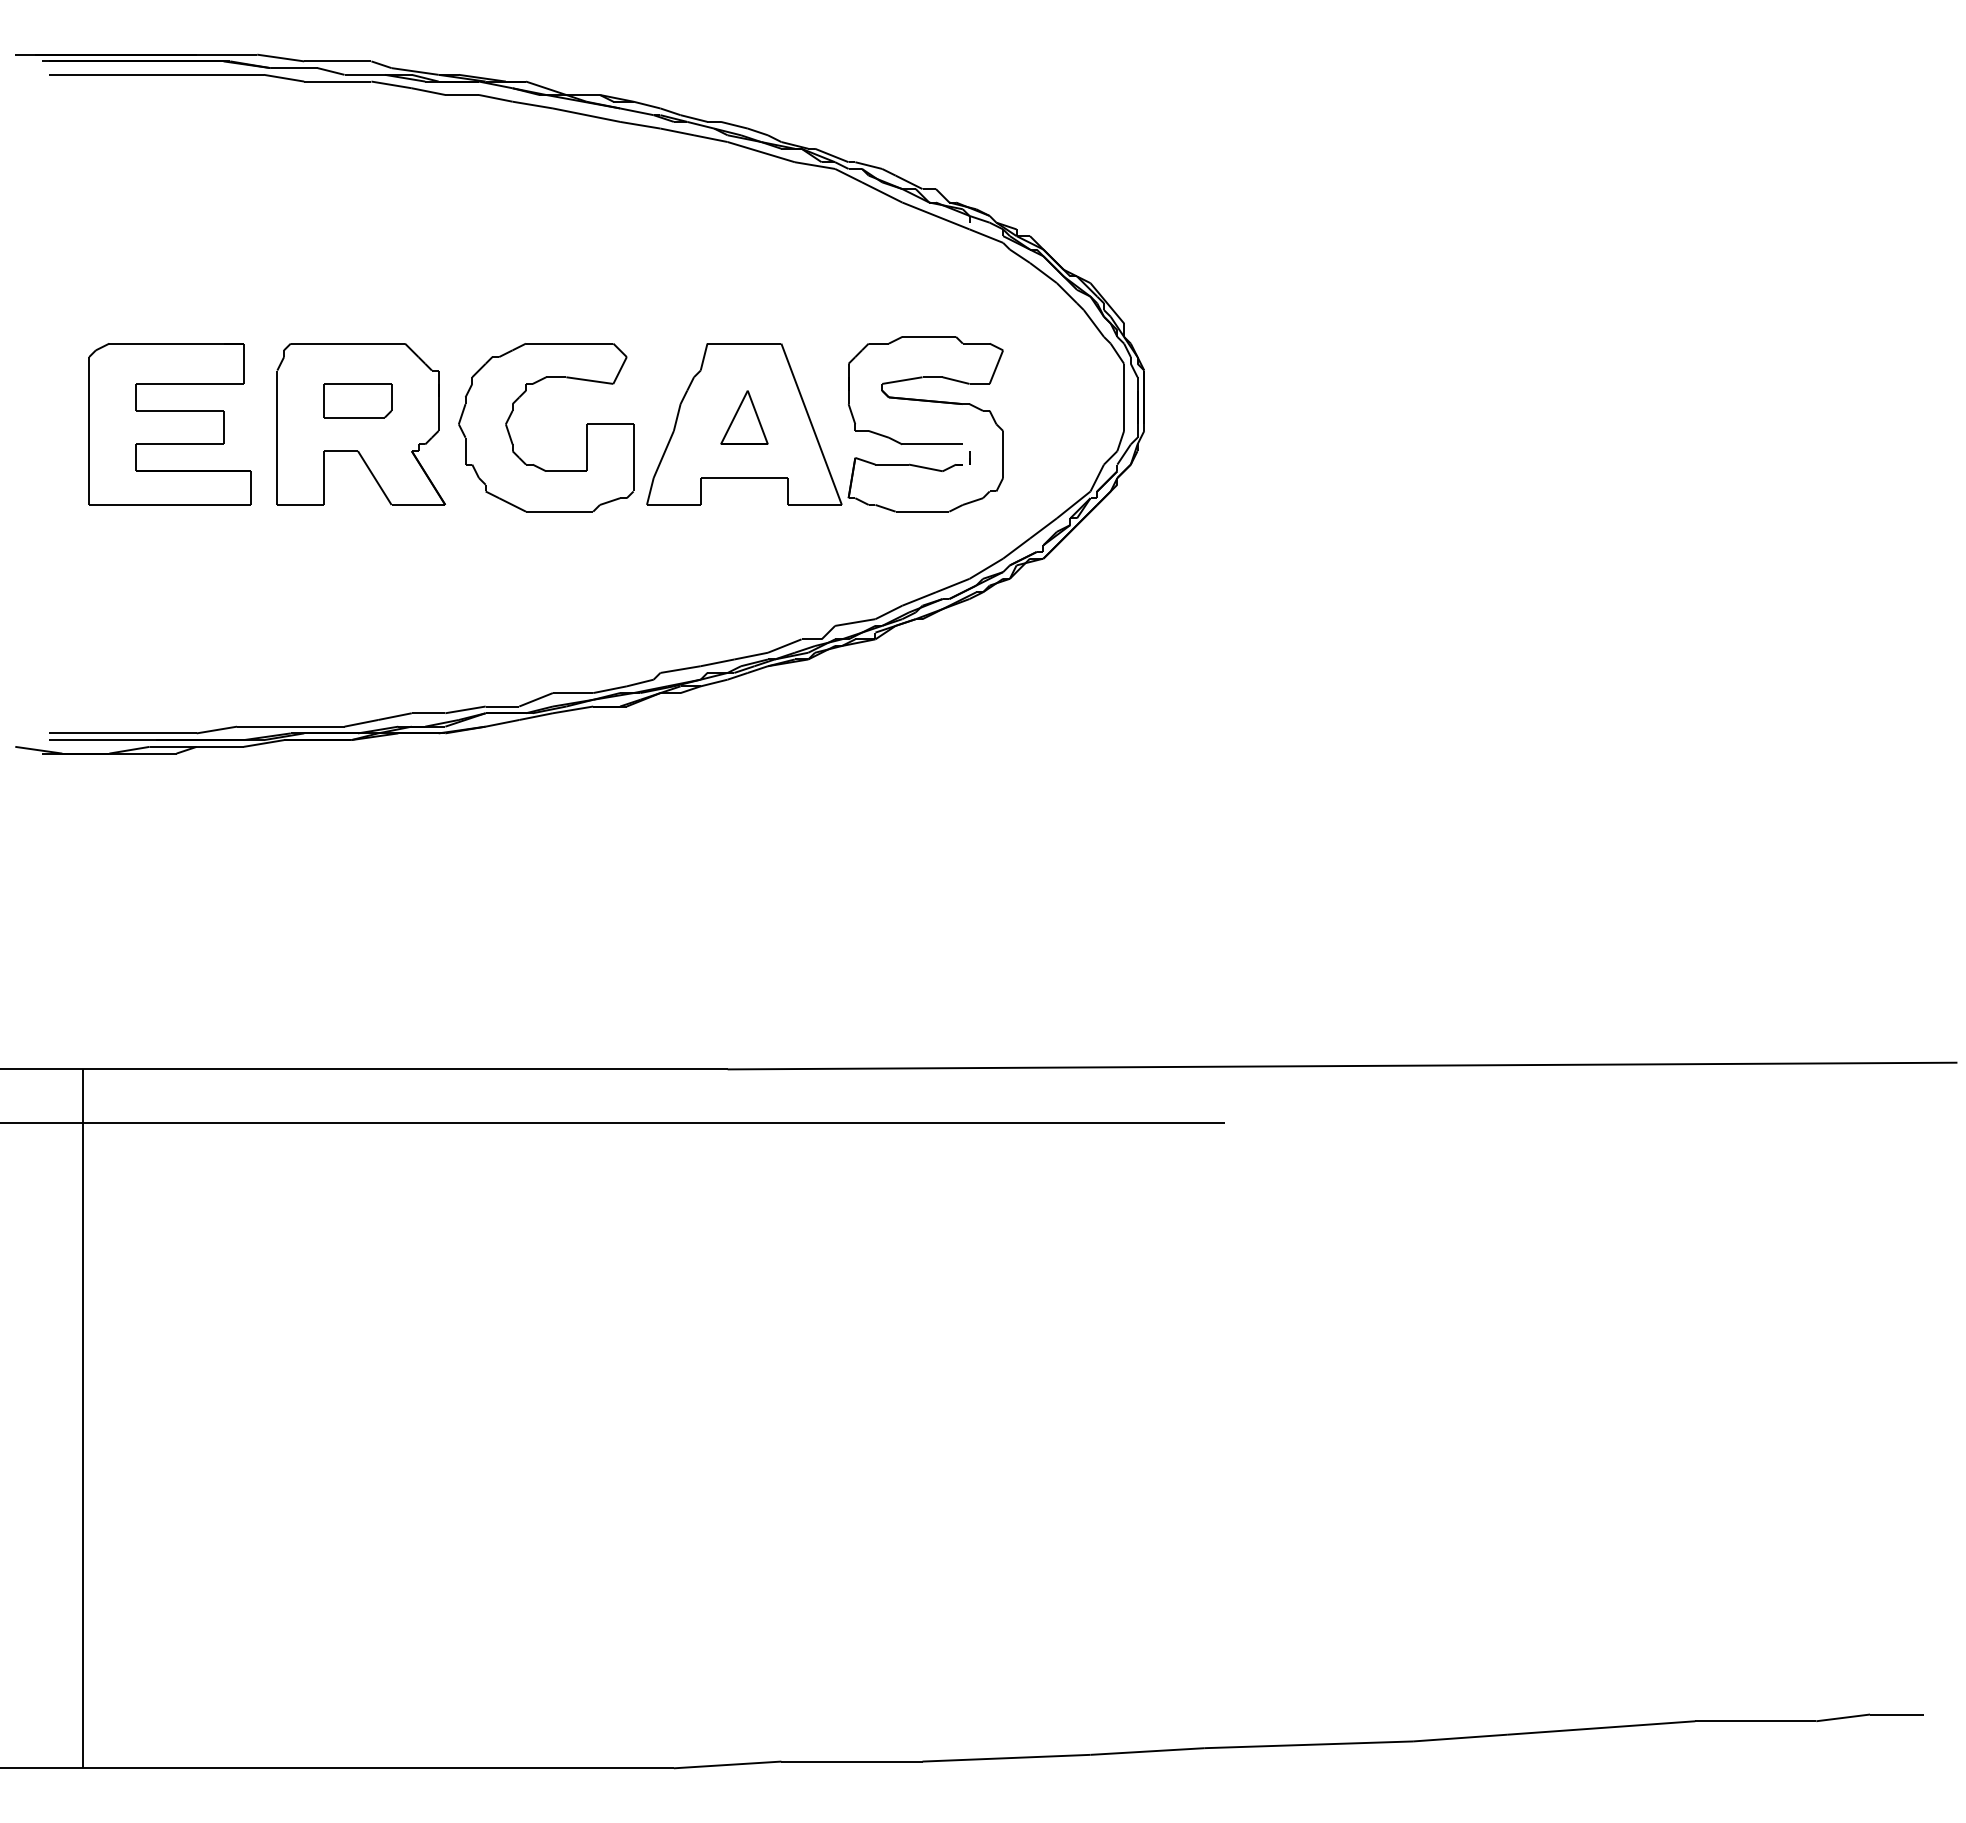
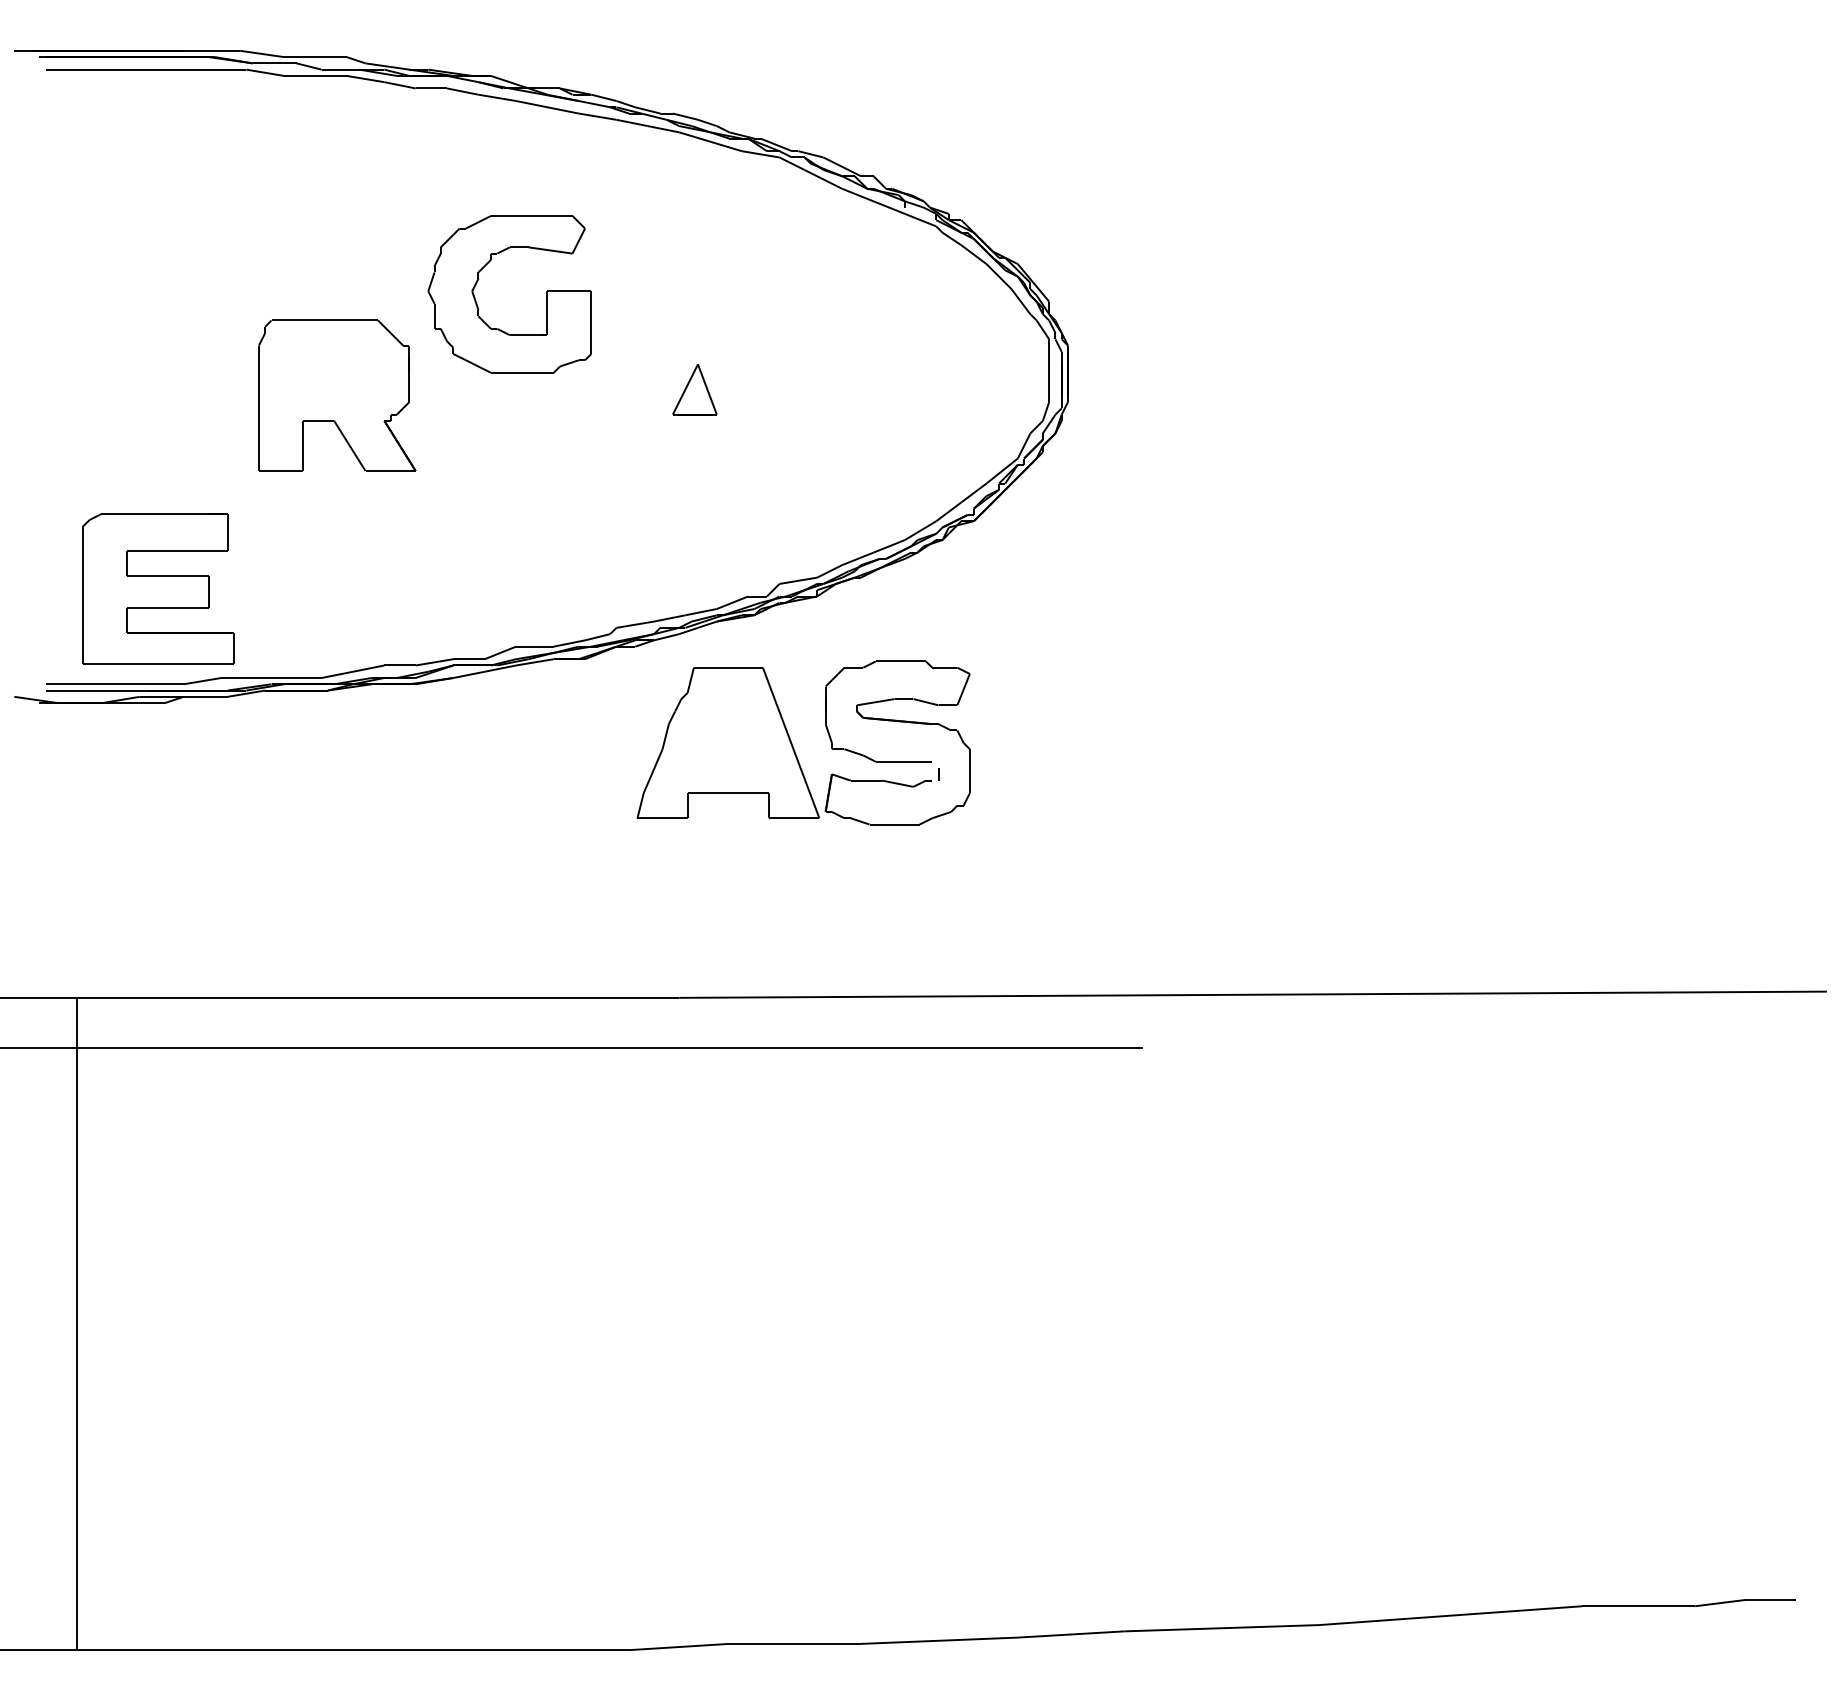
part: (357, 400) -> (333, 373), removed
part: (169, 424) -> (158, 589), moved
part: (814, 428) -> (793, 746), moved
part: (511, 437) -> (477, 303), moved

